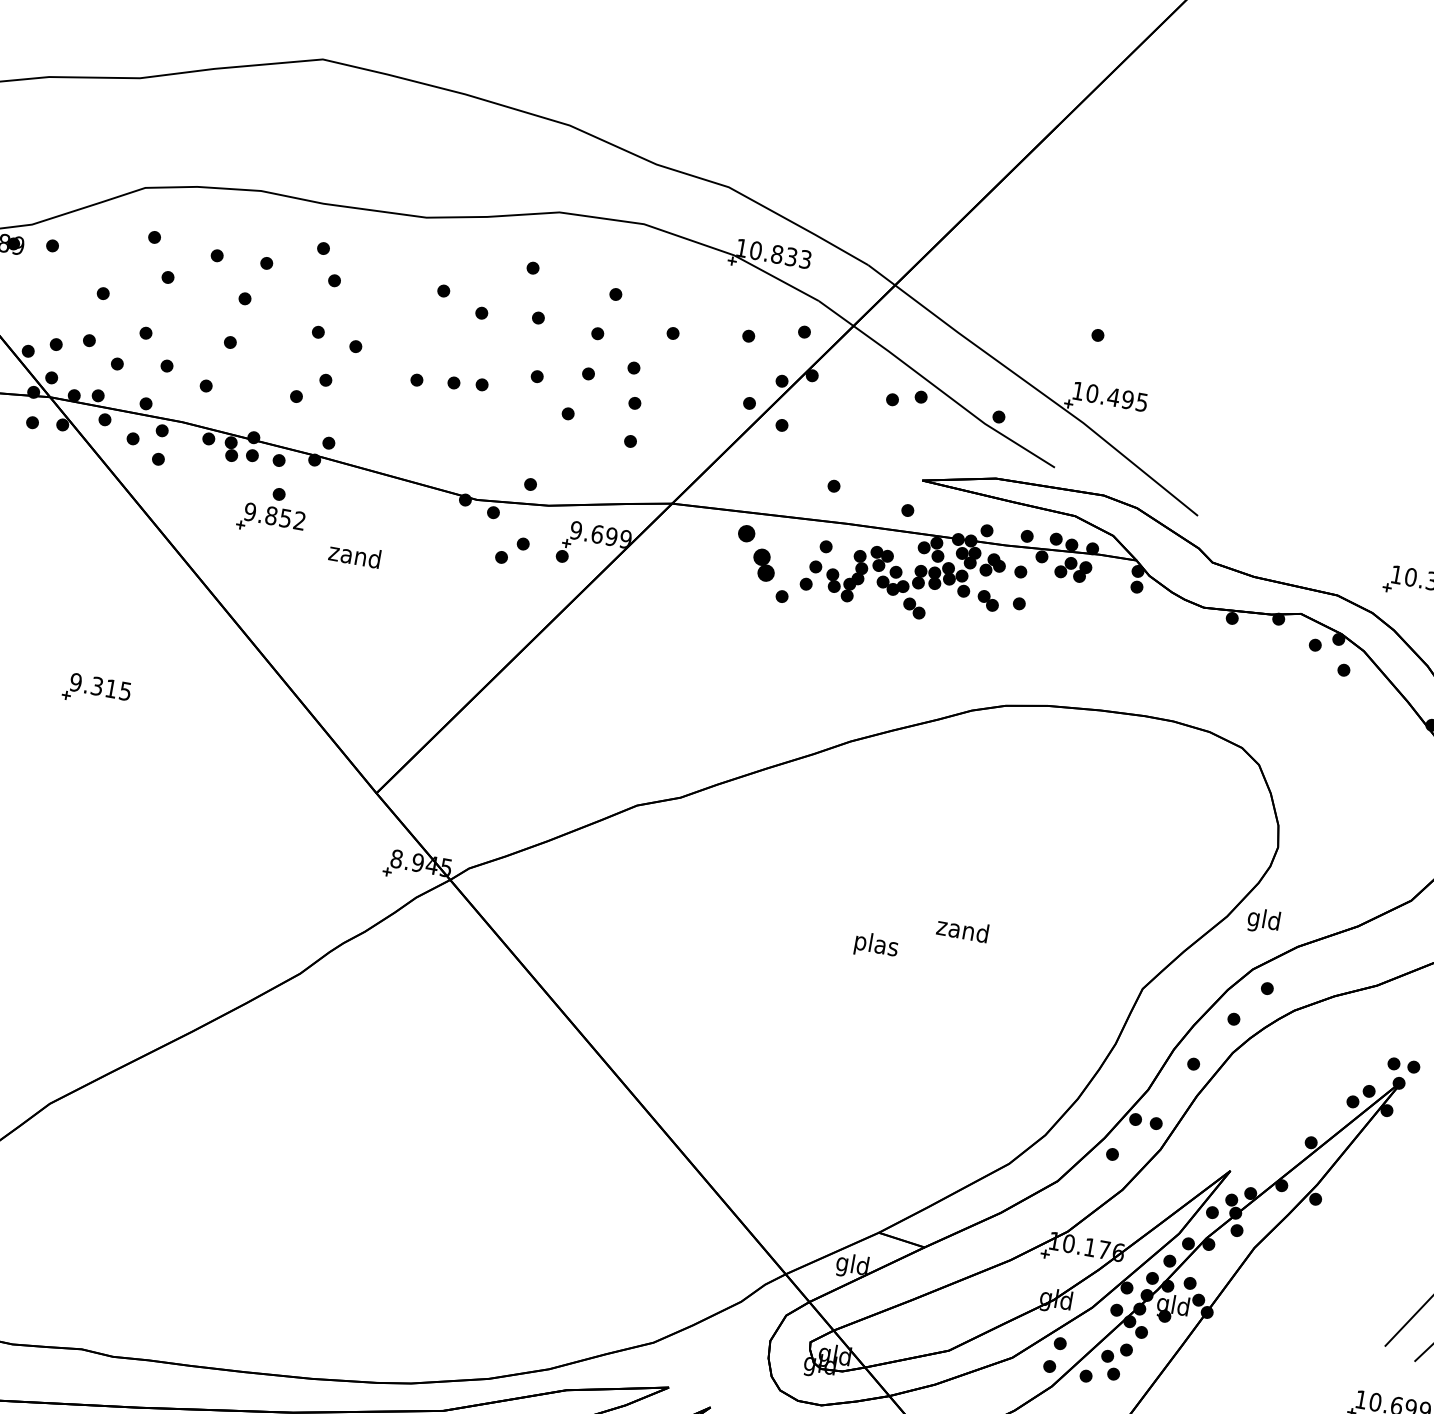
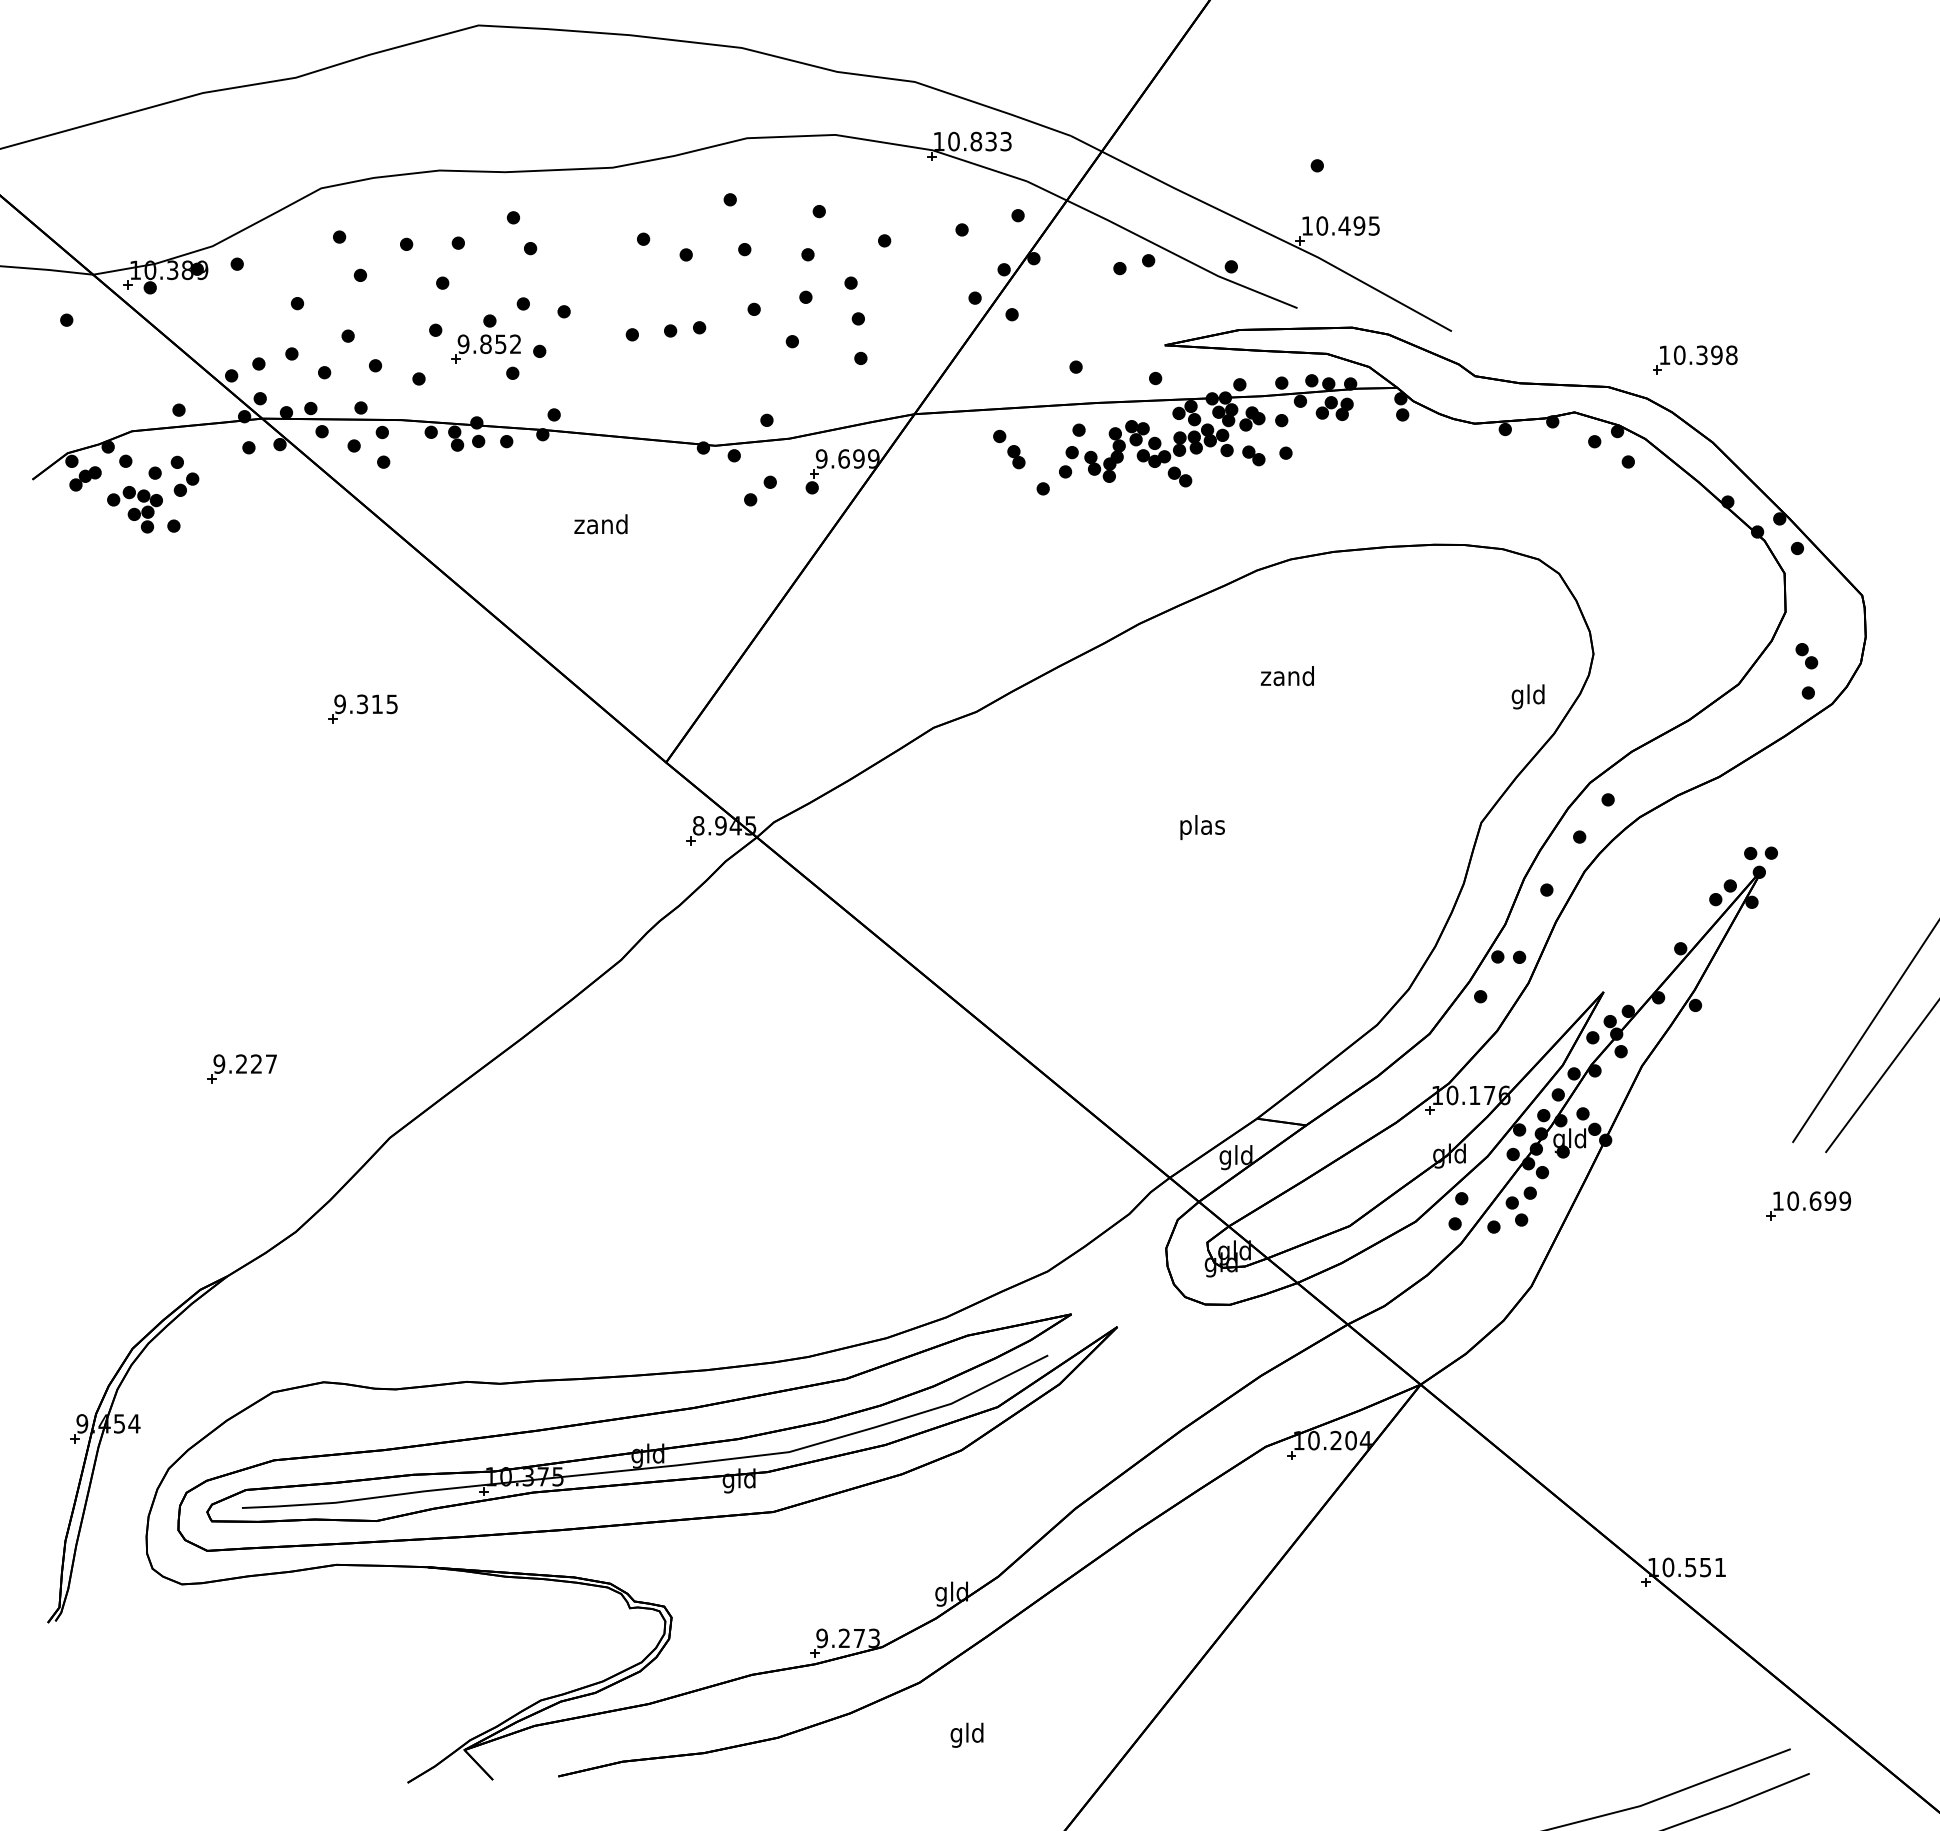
part: (272, 510) -> (485, 338), moved
part: (756, 553) -> (1009, 449), size x0.71
text: (1263, 920) -> (1527, 696), moved
text: (961, 929) -> (1286, 676), moved

